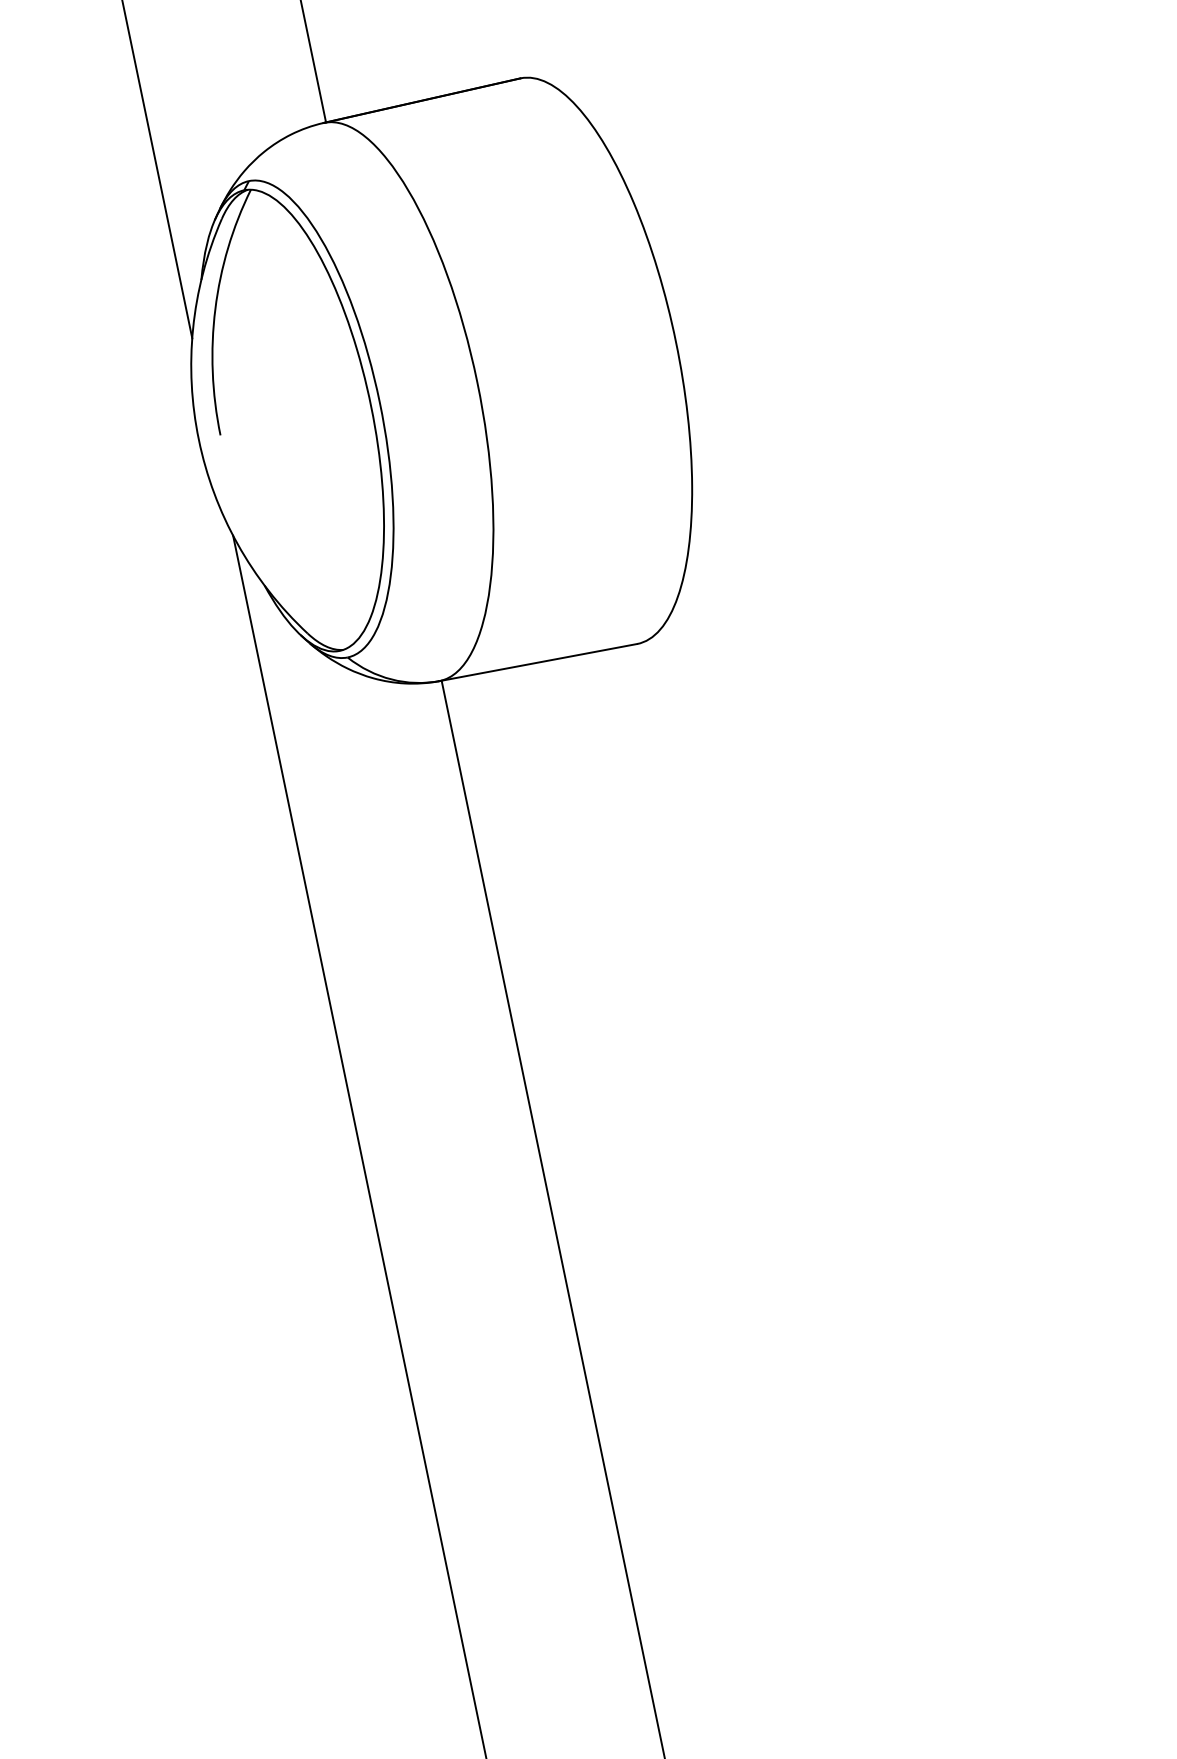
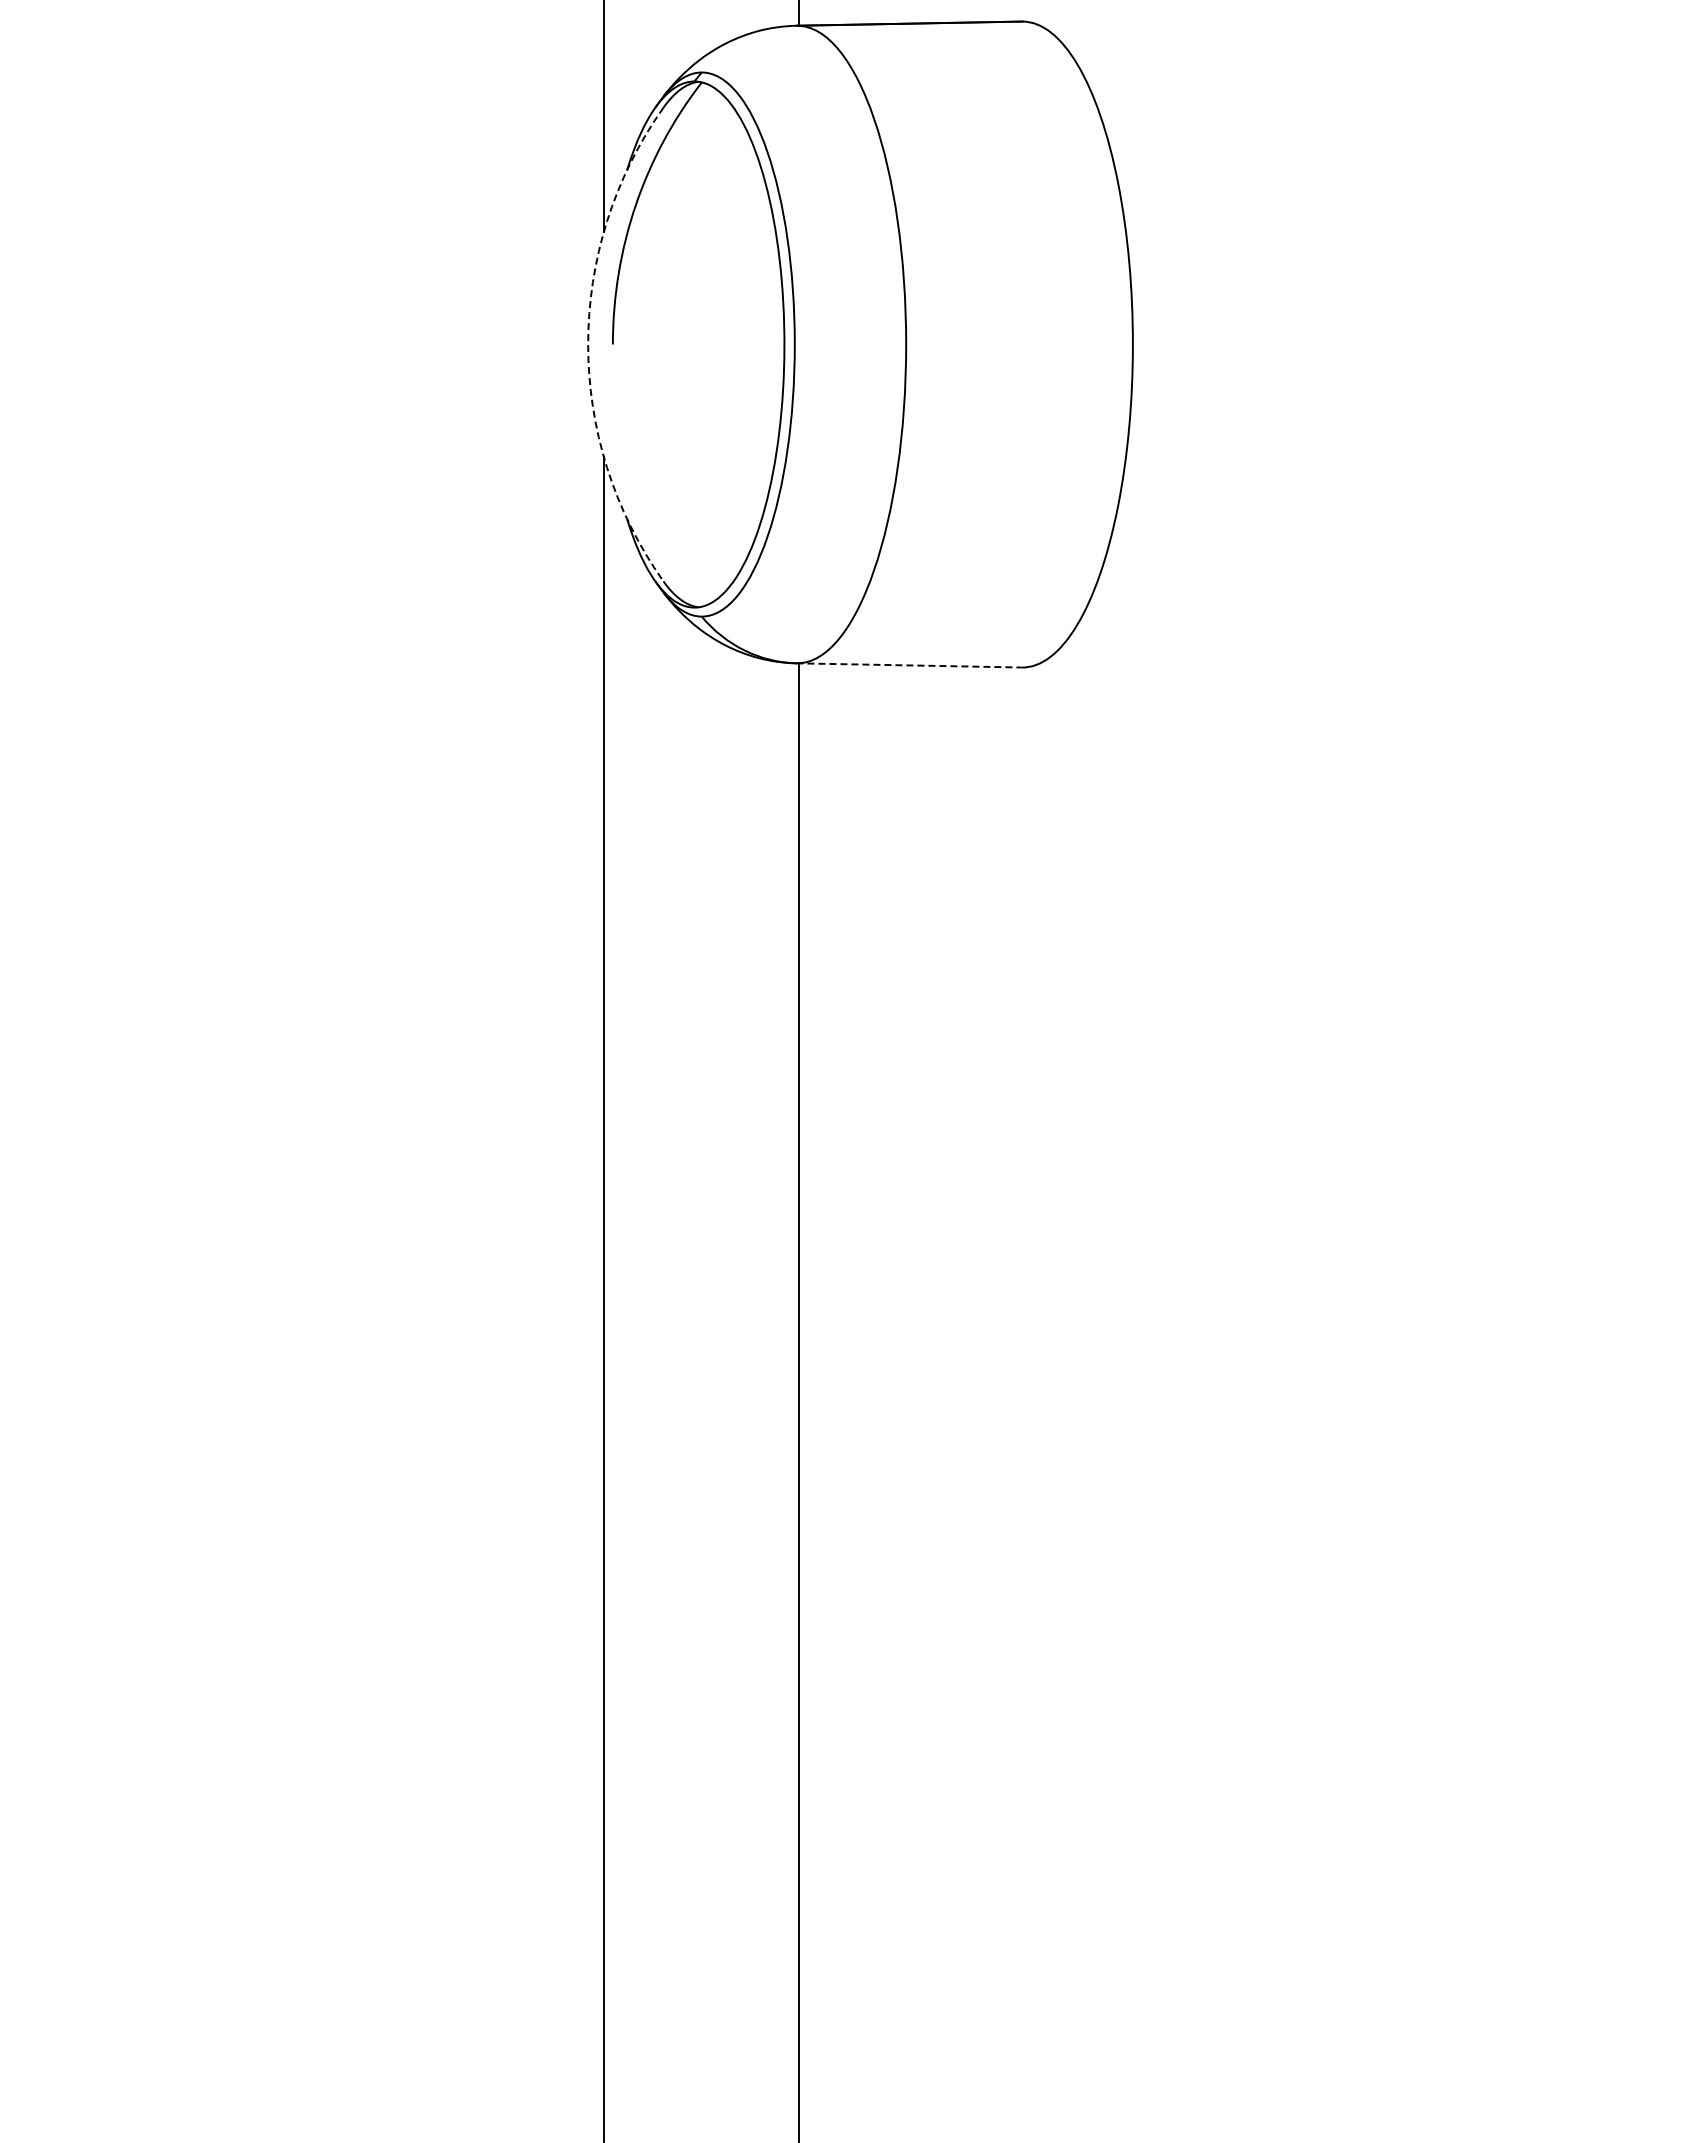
arc: (199, 439) -> (588, 344), solid -> dashed
line: (538, 662) -> (909, 665), solid -> dashed

